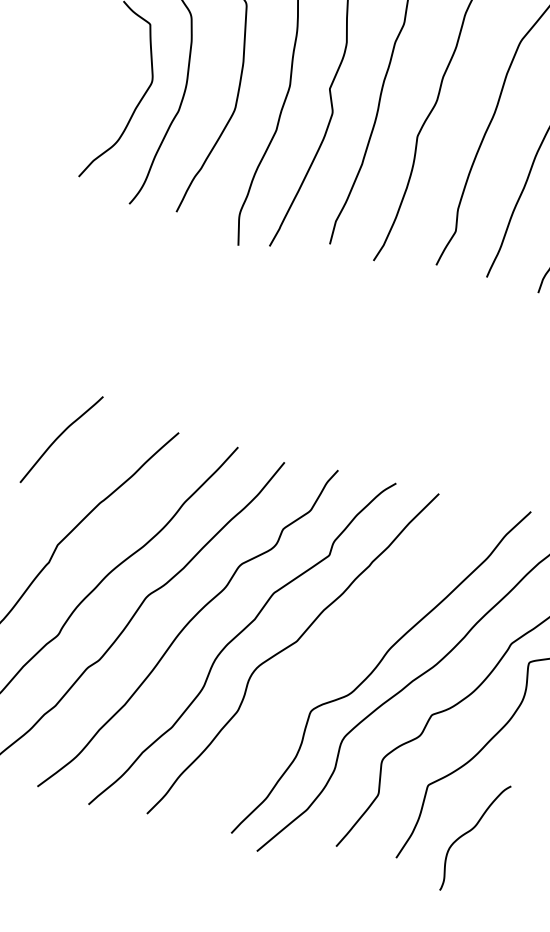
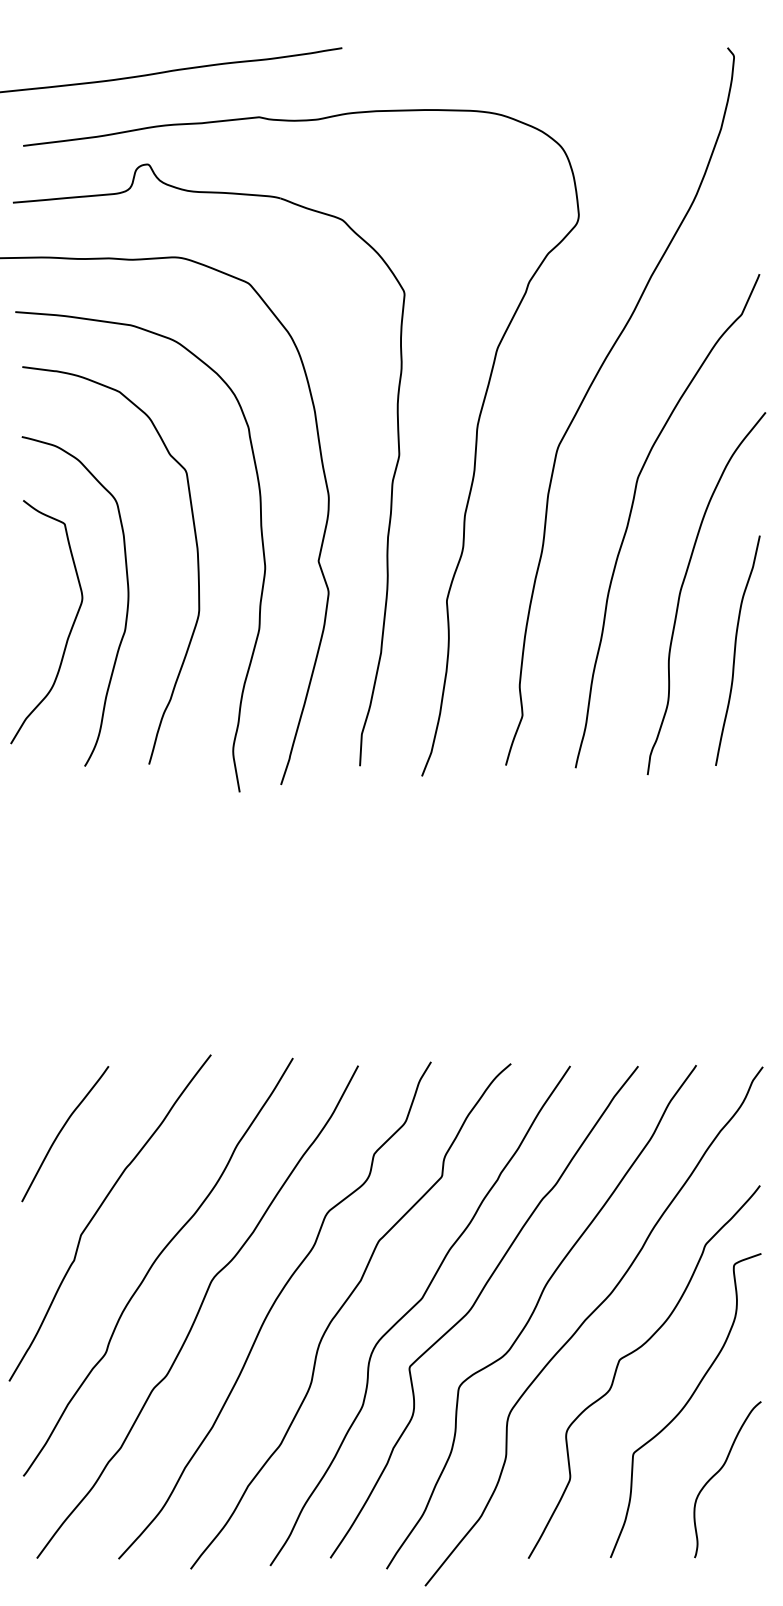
curve: (60, 436) -> (62, 1130), moved
curve: (333, 655) -> (473, 1307), added
curve: (470, 831) -> (719, 1471), moved

